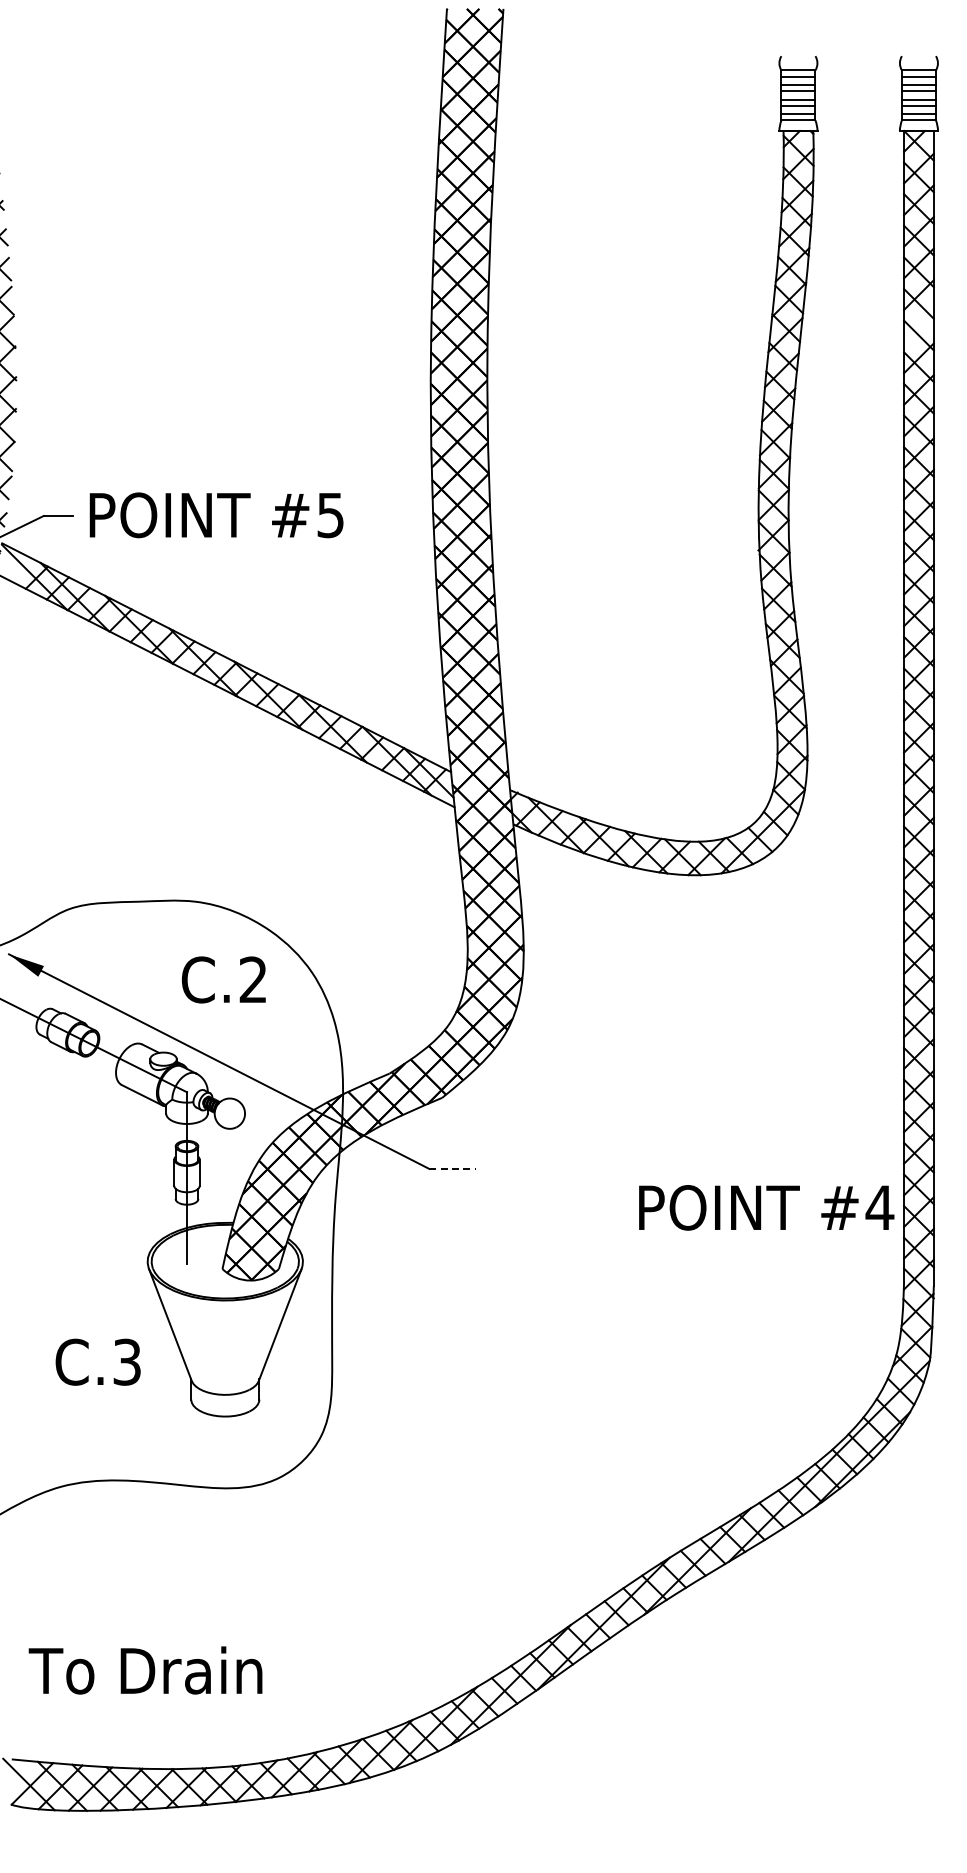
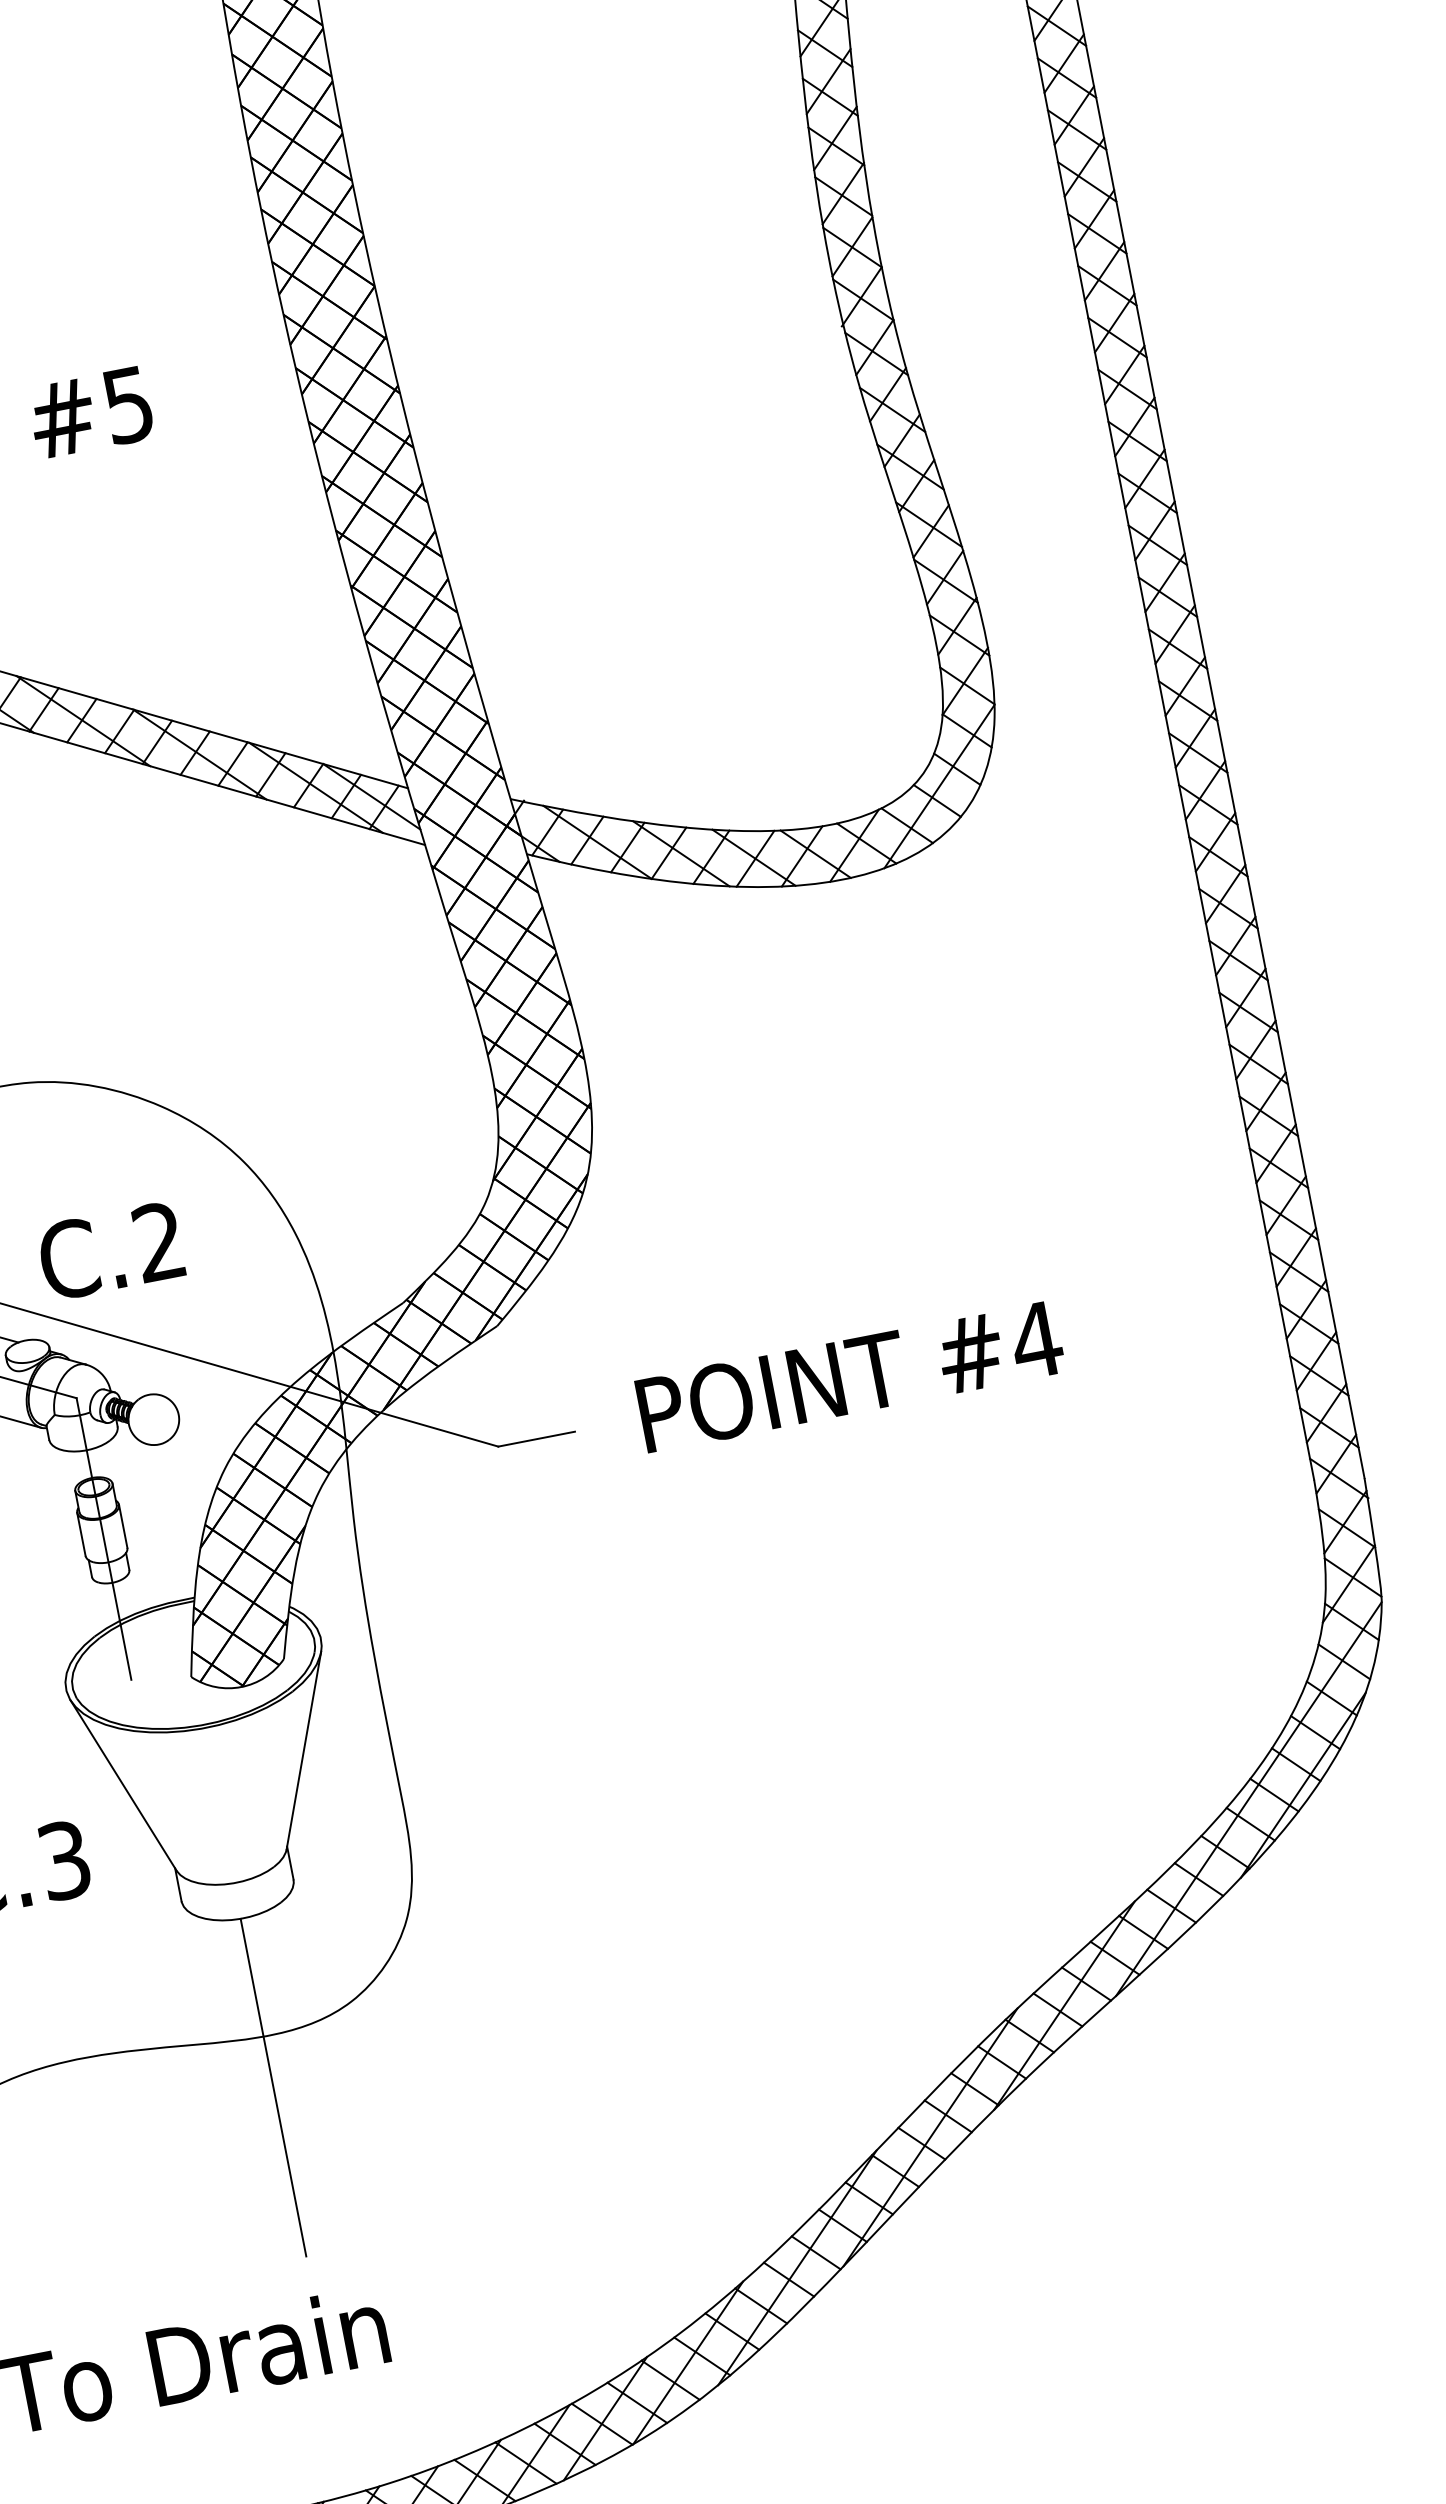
text: (223, 979) -> (110, 1250), moved
line: (452, 1168) -> (536, 1438), dashed -> solid
text: (766, 1207) -> (850, 1376), moved
line: (223, 1519) -> (272, 2087), added

